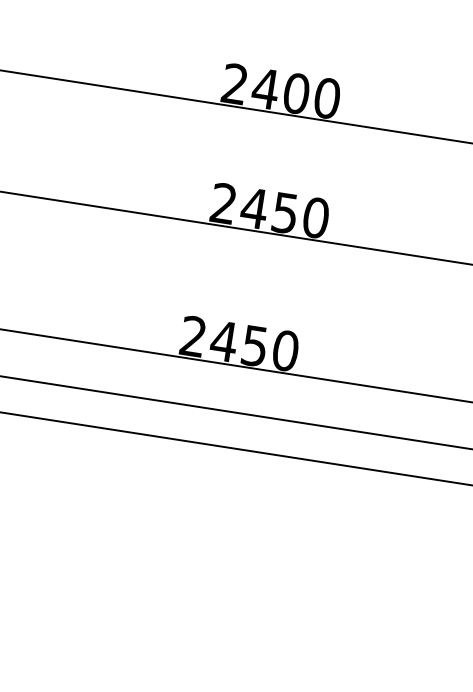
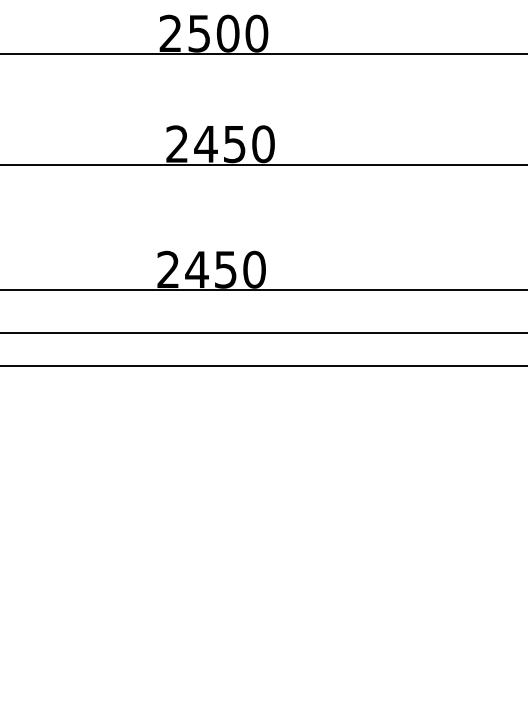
text: (265, 88) -> (199, 33), 2400 -> 2500

